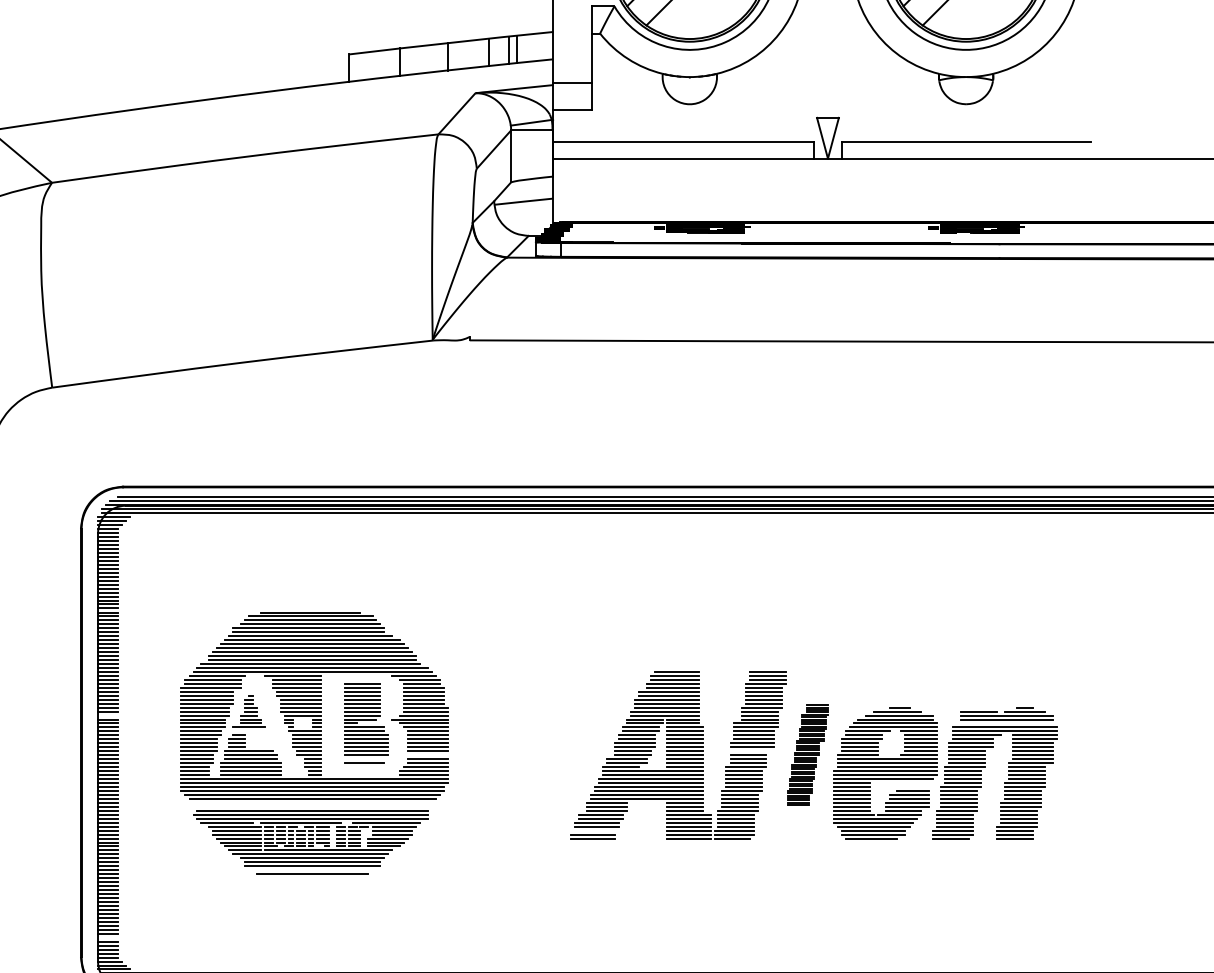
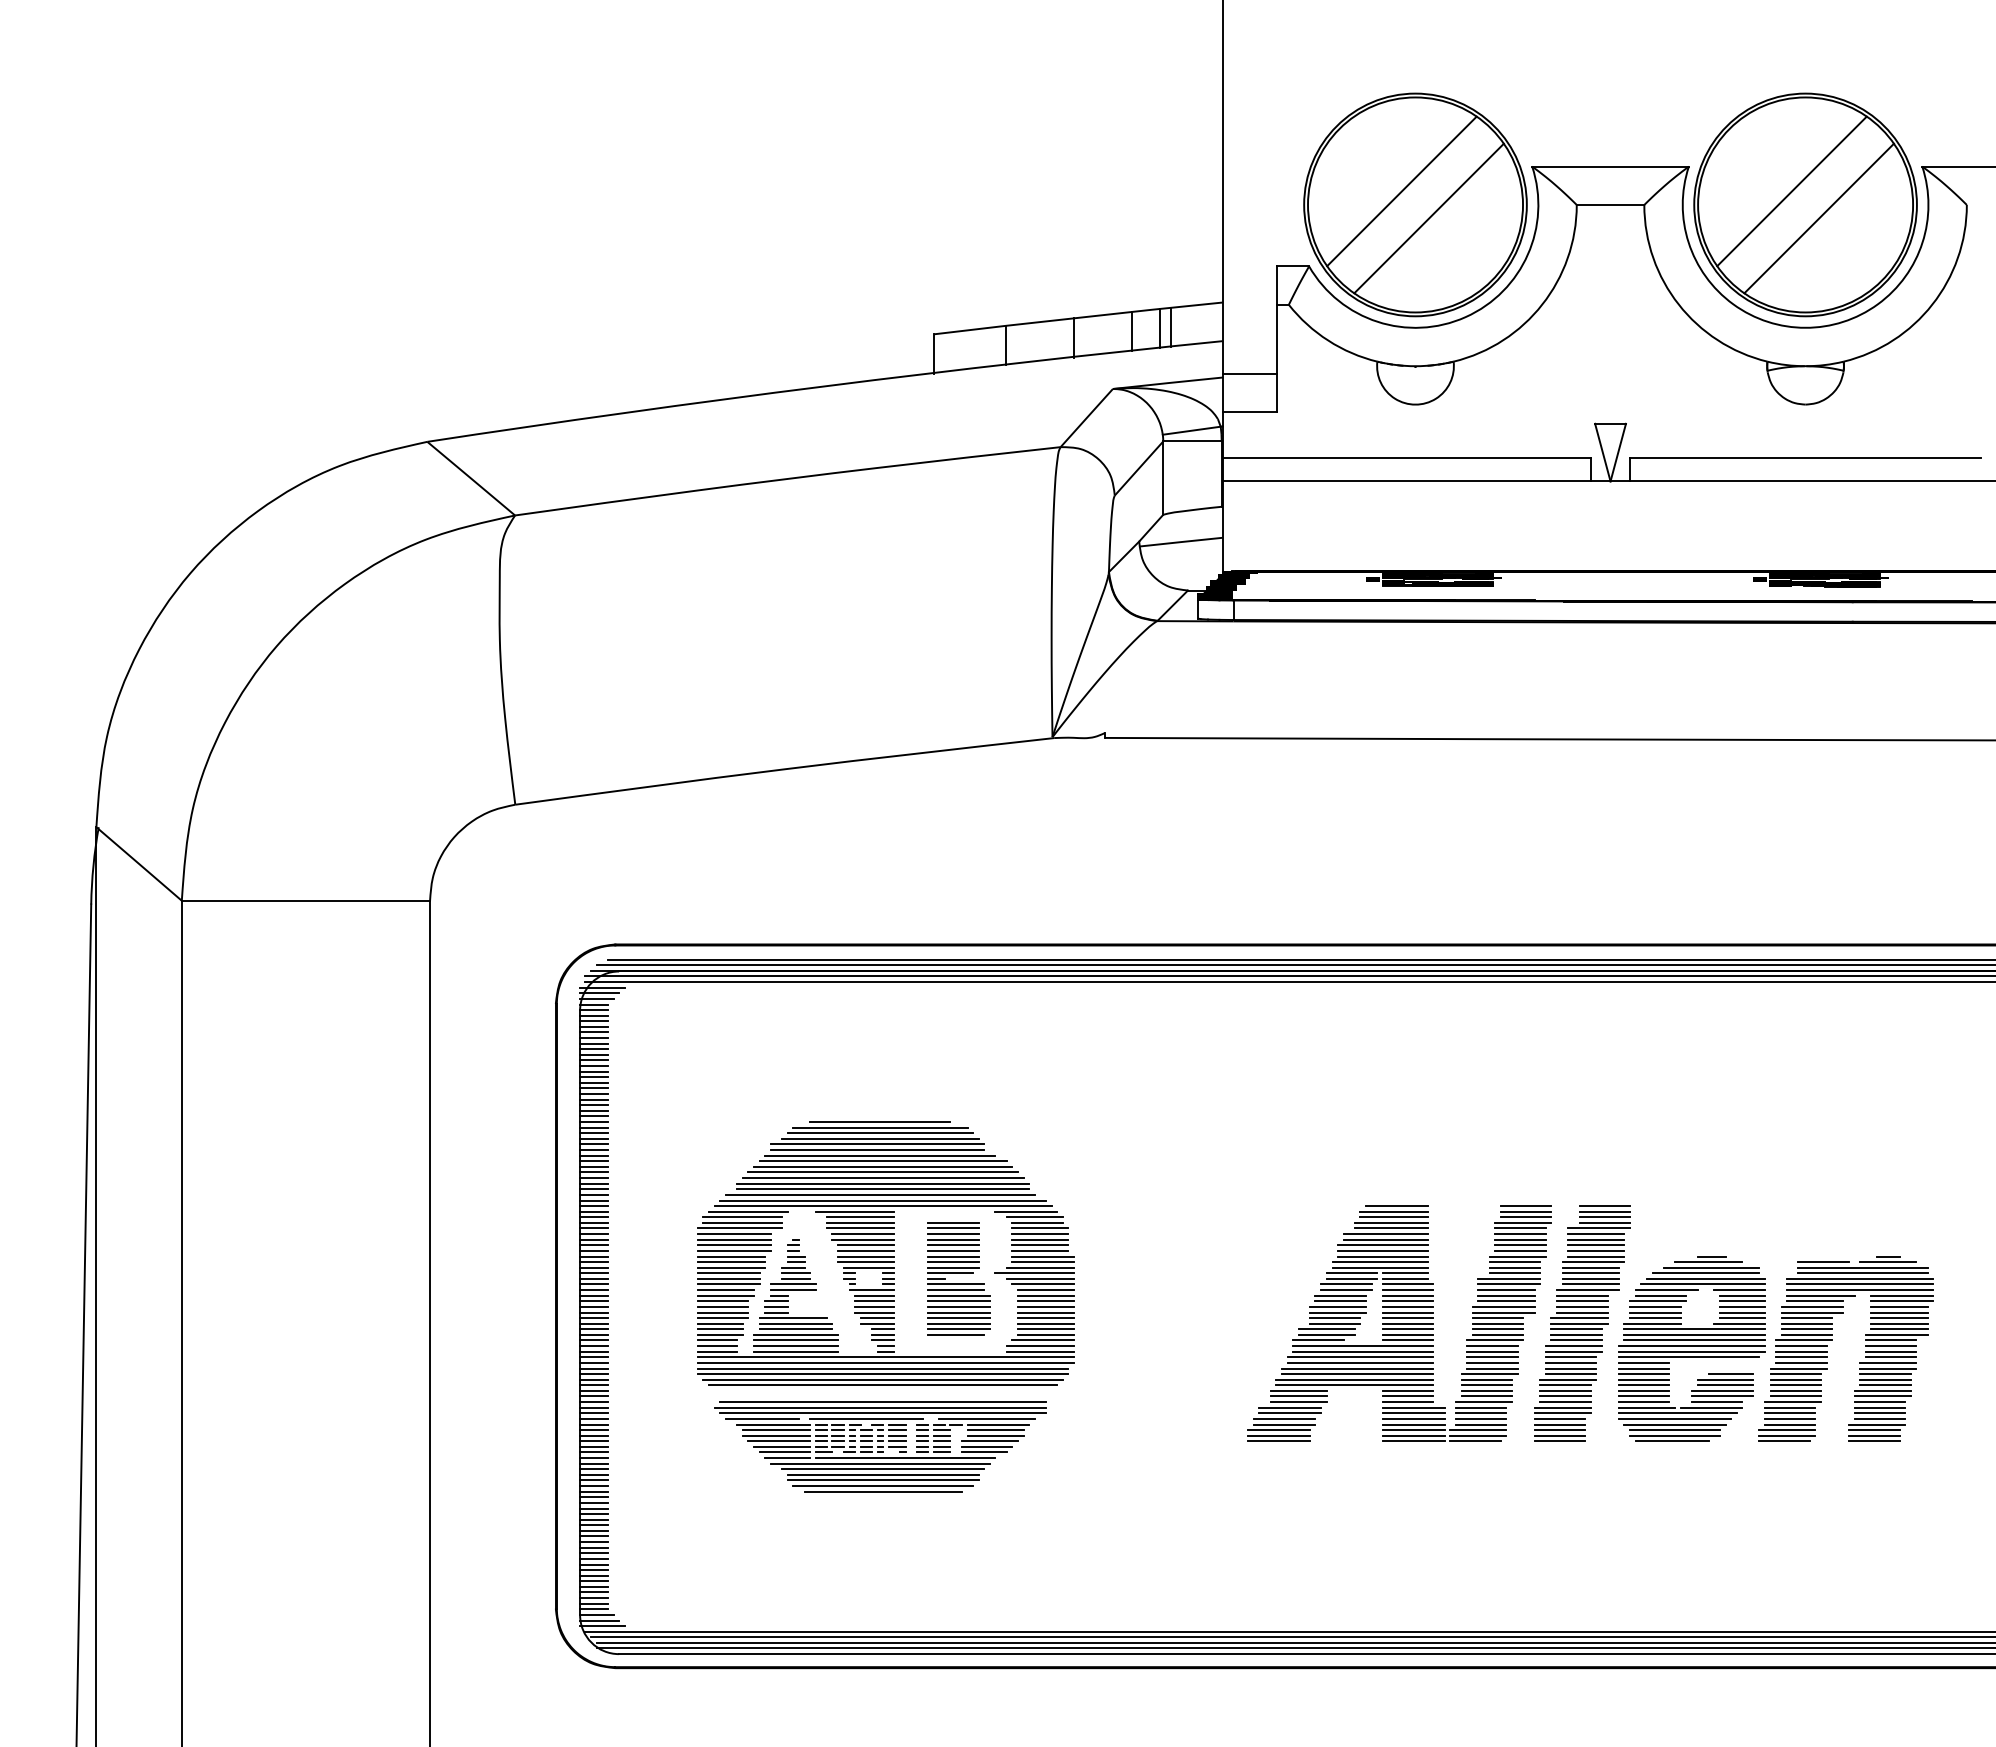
line: (107, 715) -> (593, 1267), added
line: (1005, 723) -> (1860, 1278), added
line: (248, 731) -> (792, 1290), added
line: (747, 750) -> (1497, 1317), added
line: (427, 755) -> (1045, 1323), added
part: (808, 755) -> (1582, 1323), size x1.67
line: (366, 759) -> (958, 1329), added
line: (593, 830) -> (1279, 1430), added
line: (312, 870) -> (882, 1486), added
line: (107, 937) -> (593, 1581), added

